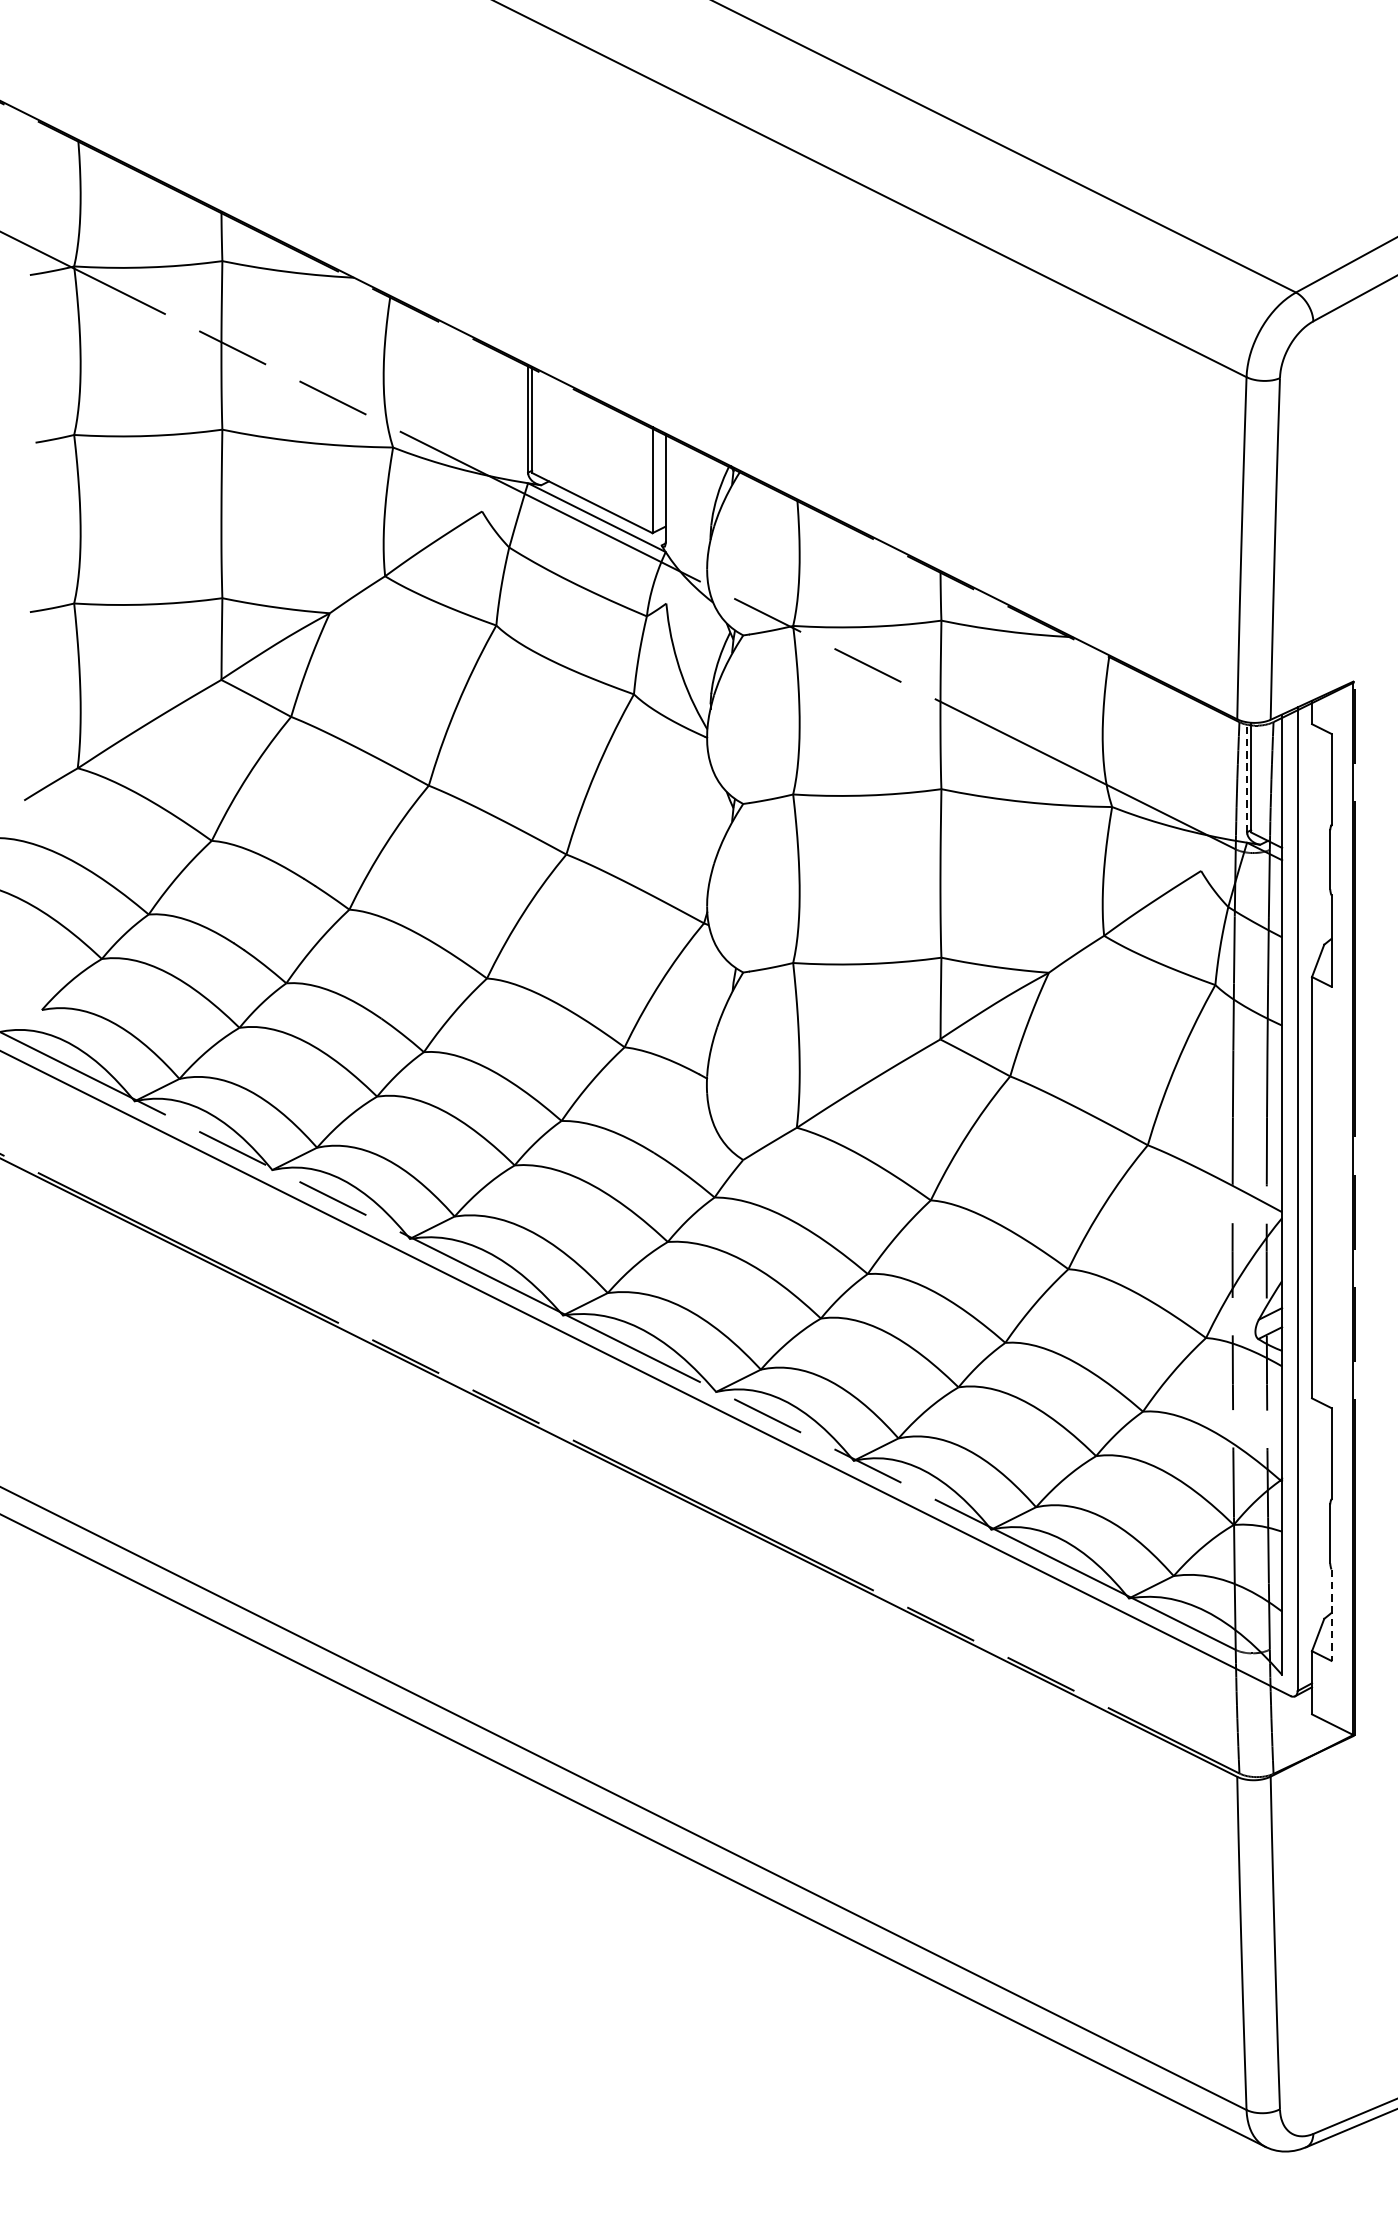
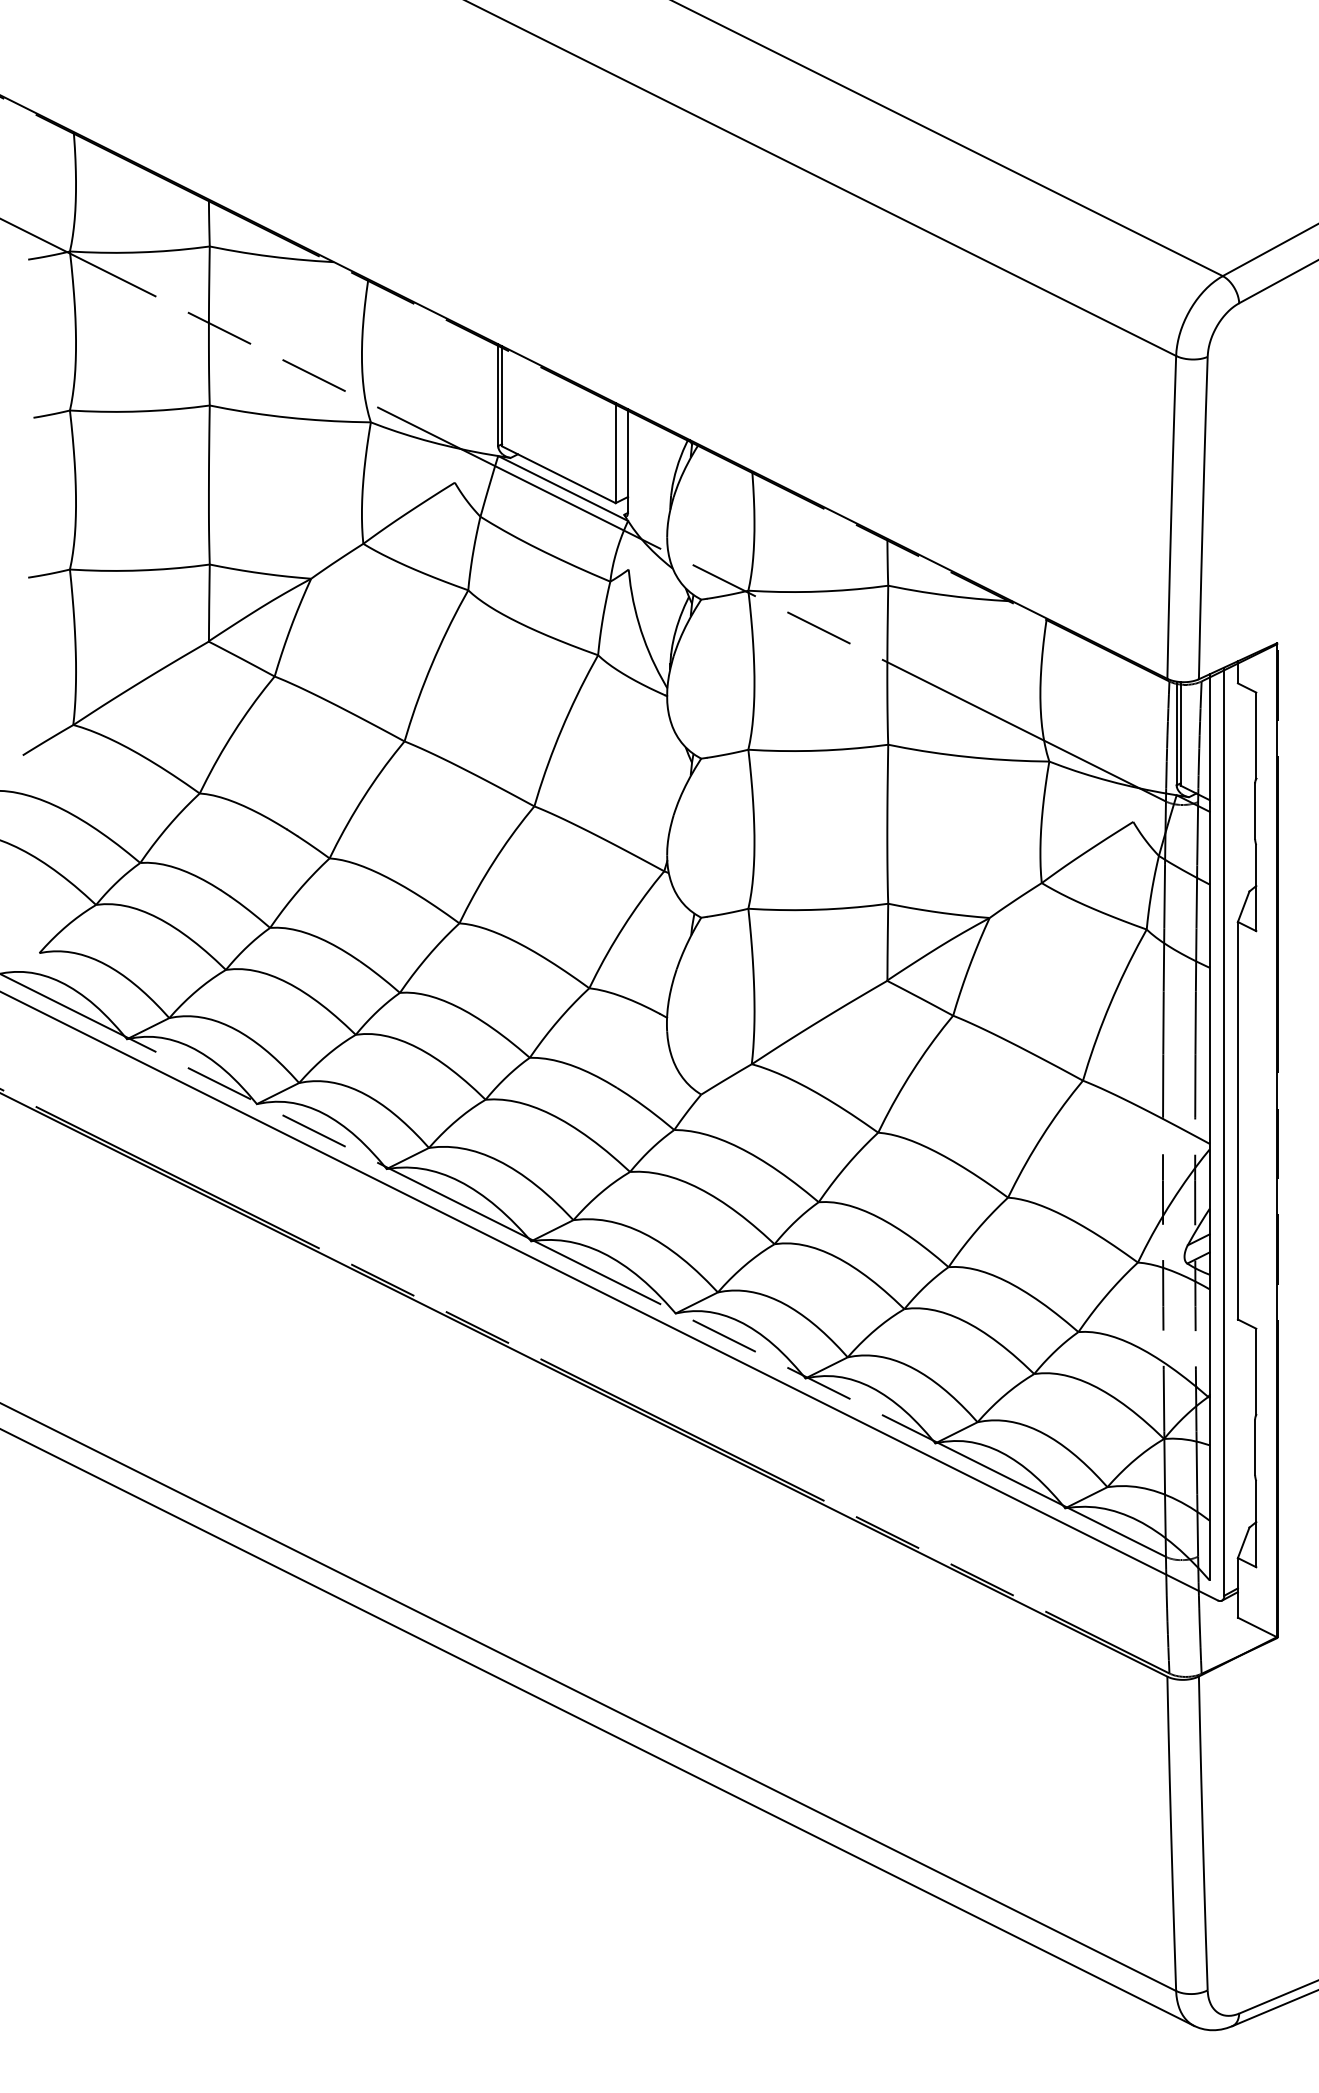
line: (1246, 777) -> (1176, 733), dashed -> solid
line: (1331, 1615) -> (1256, 1524), dashed -> solid

